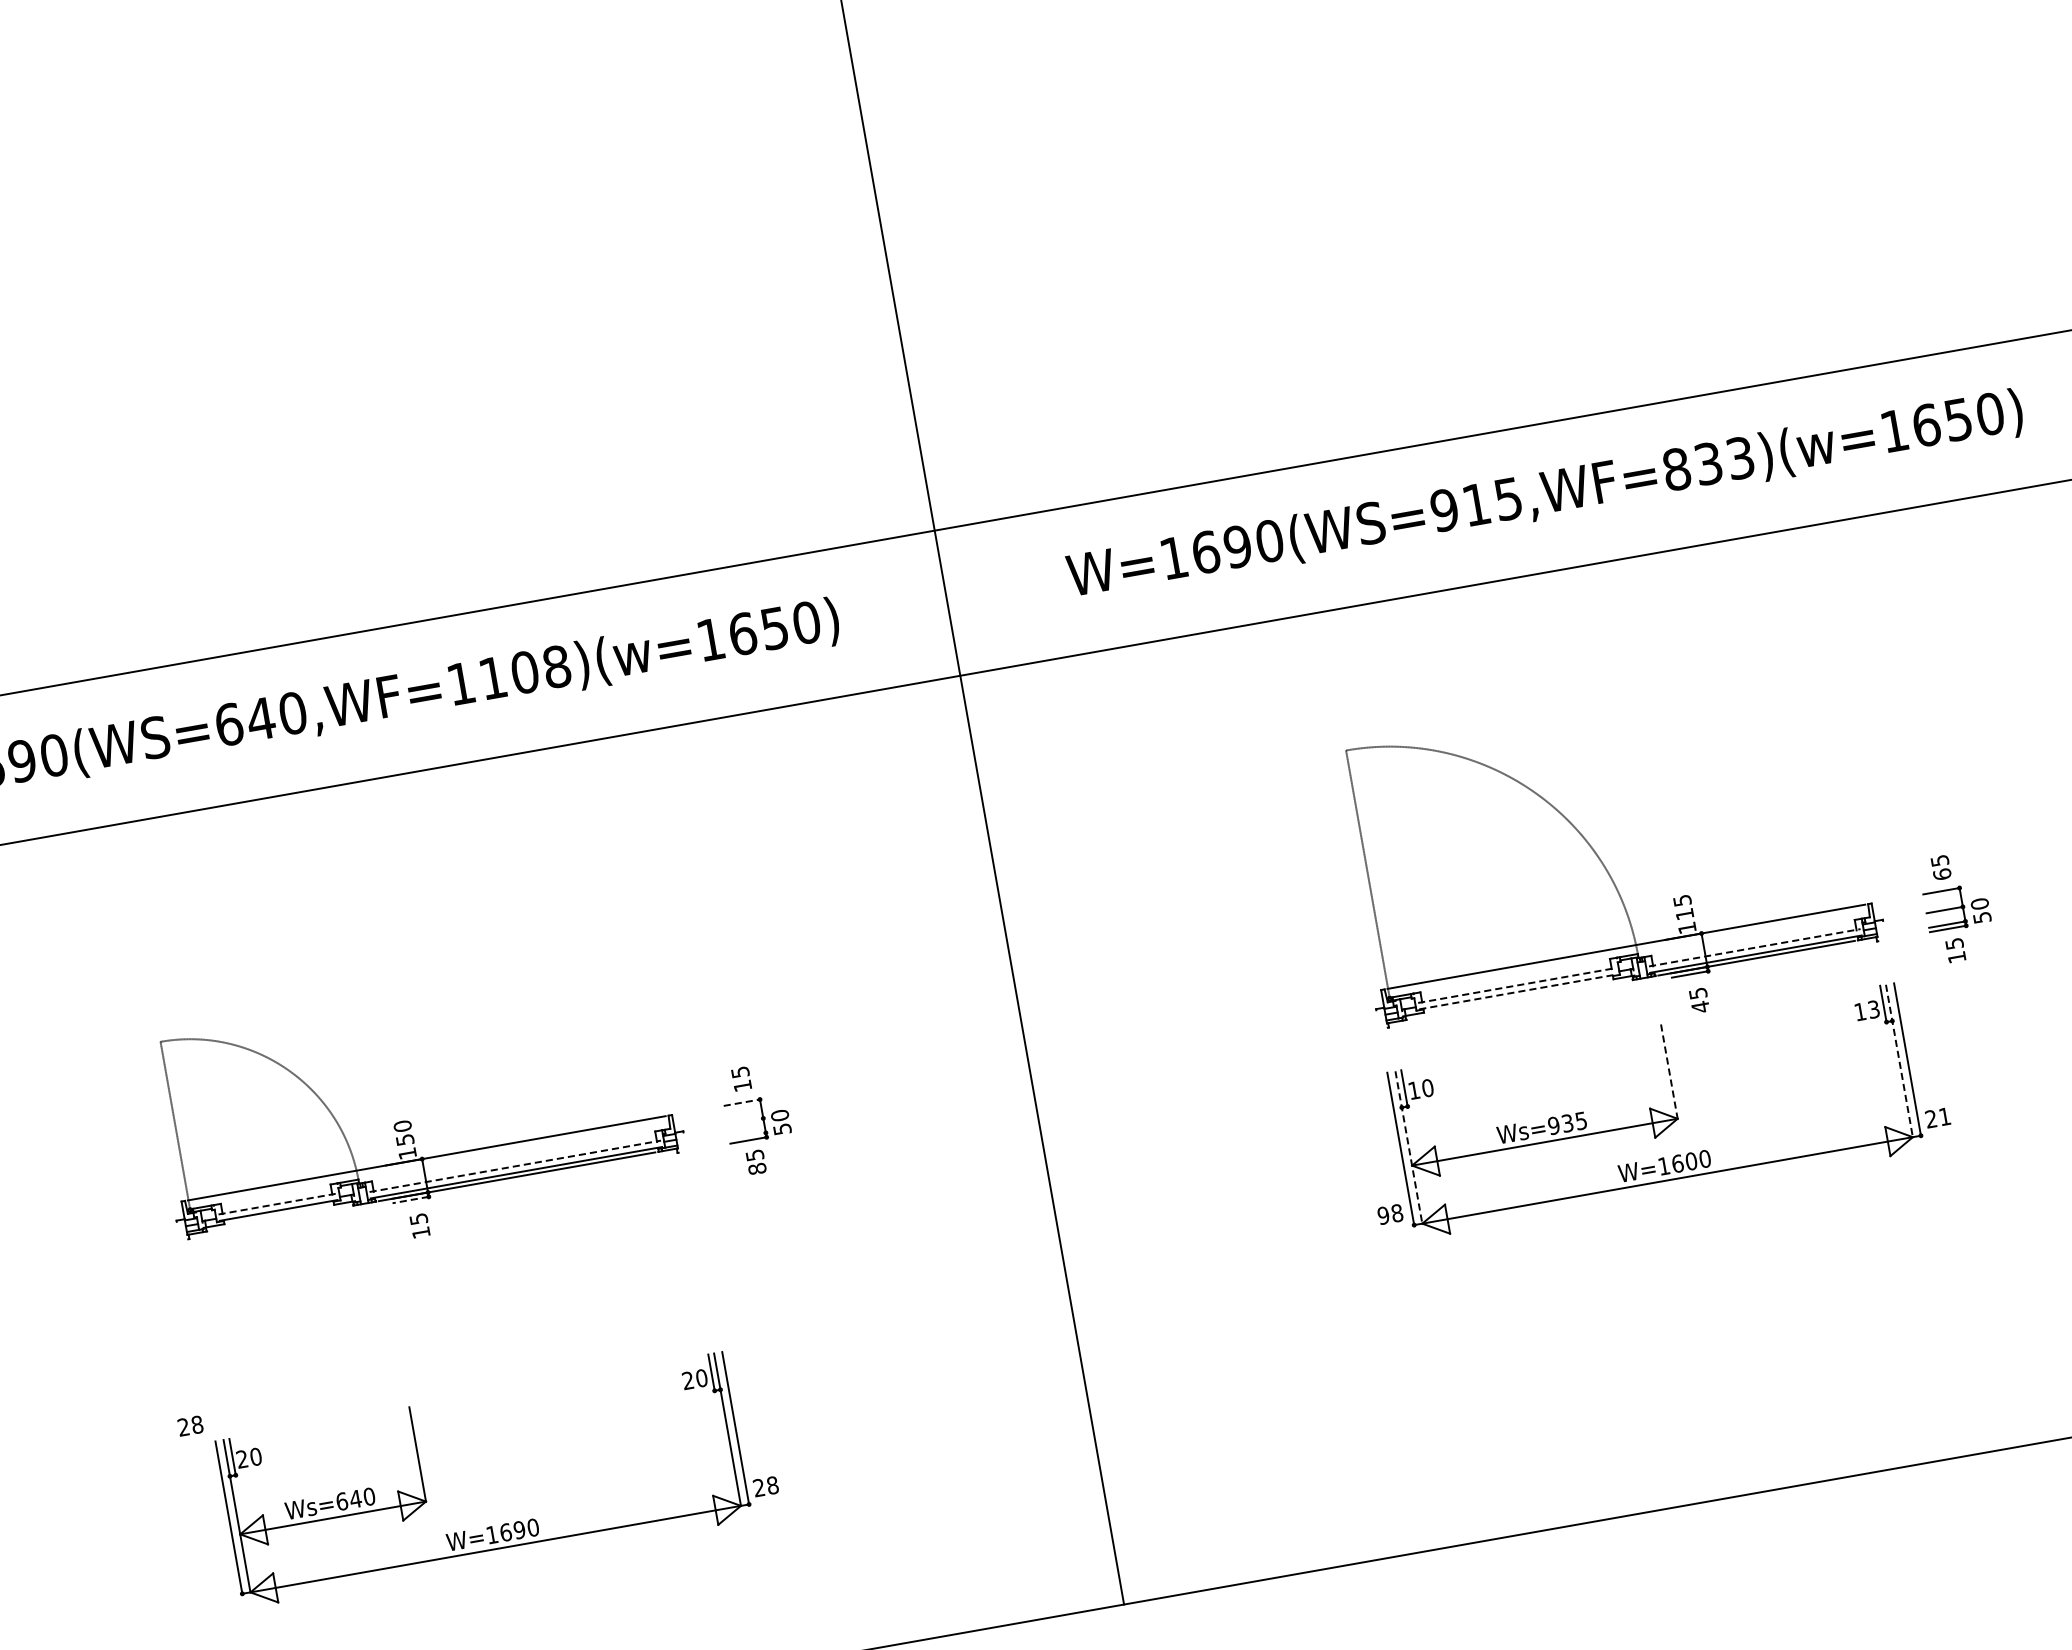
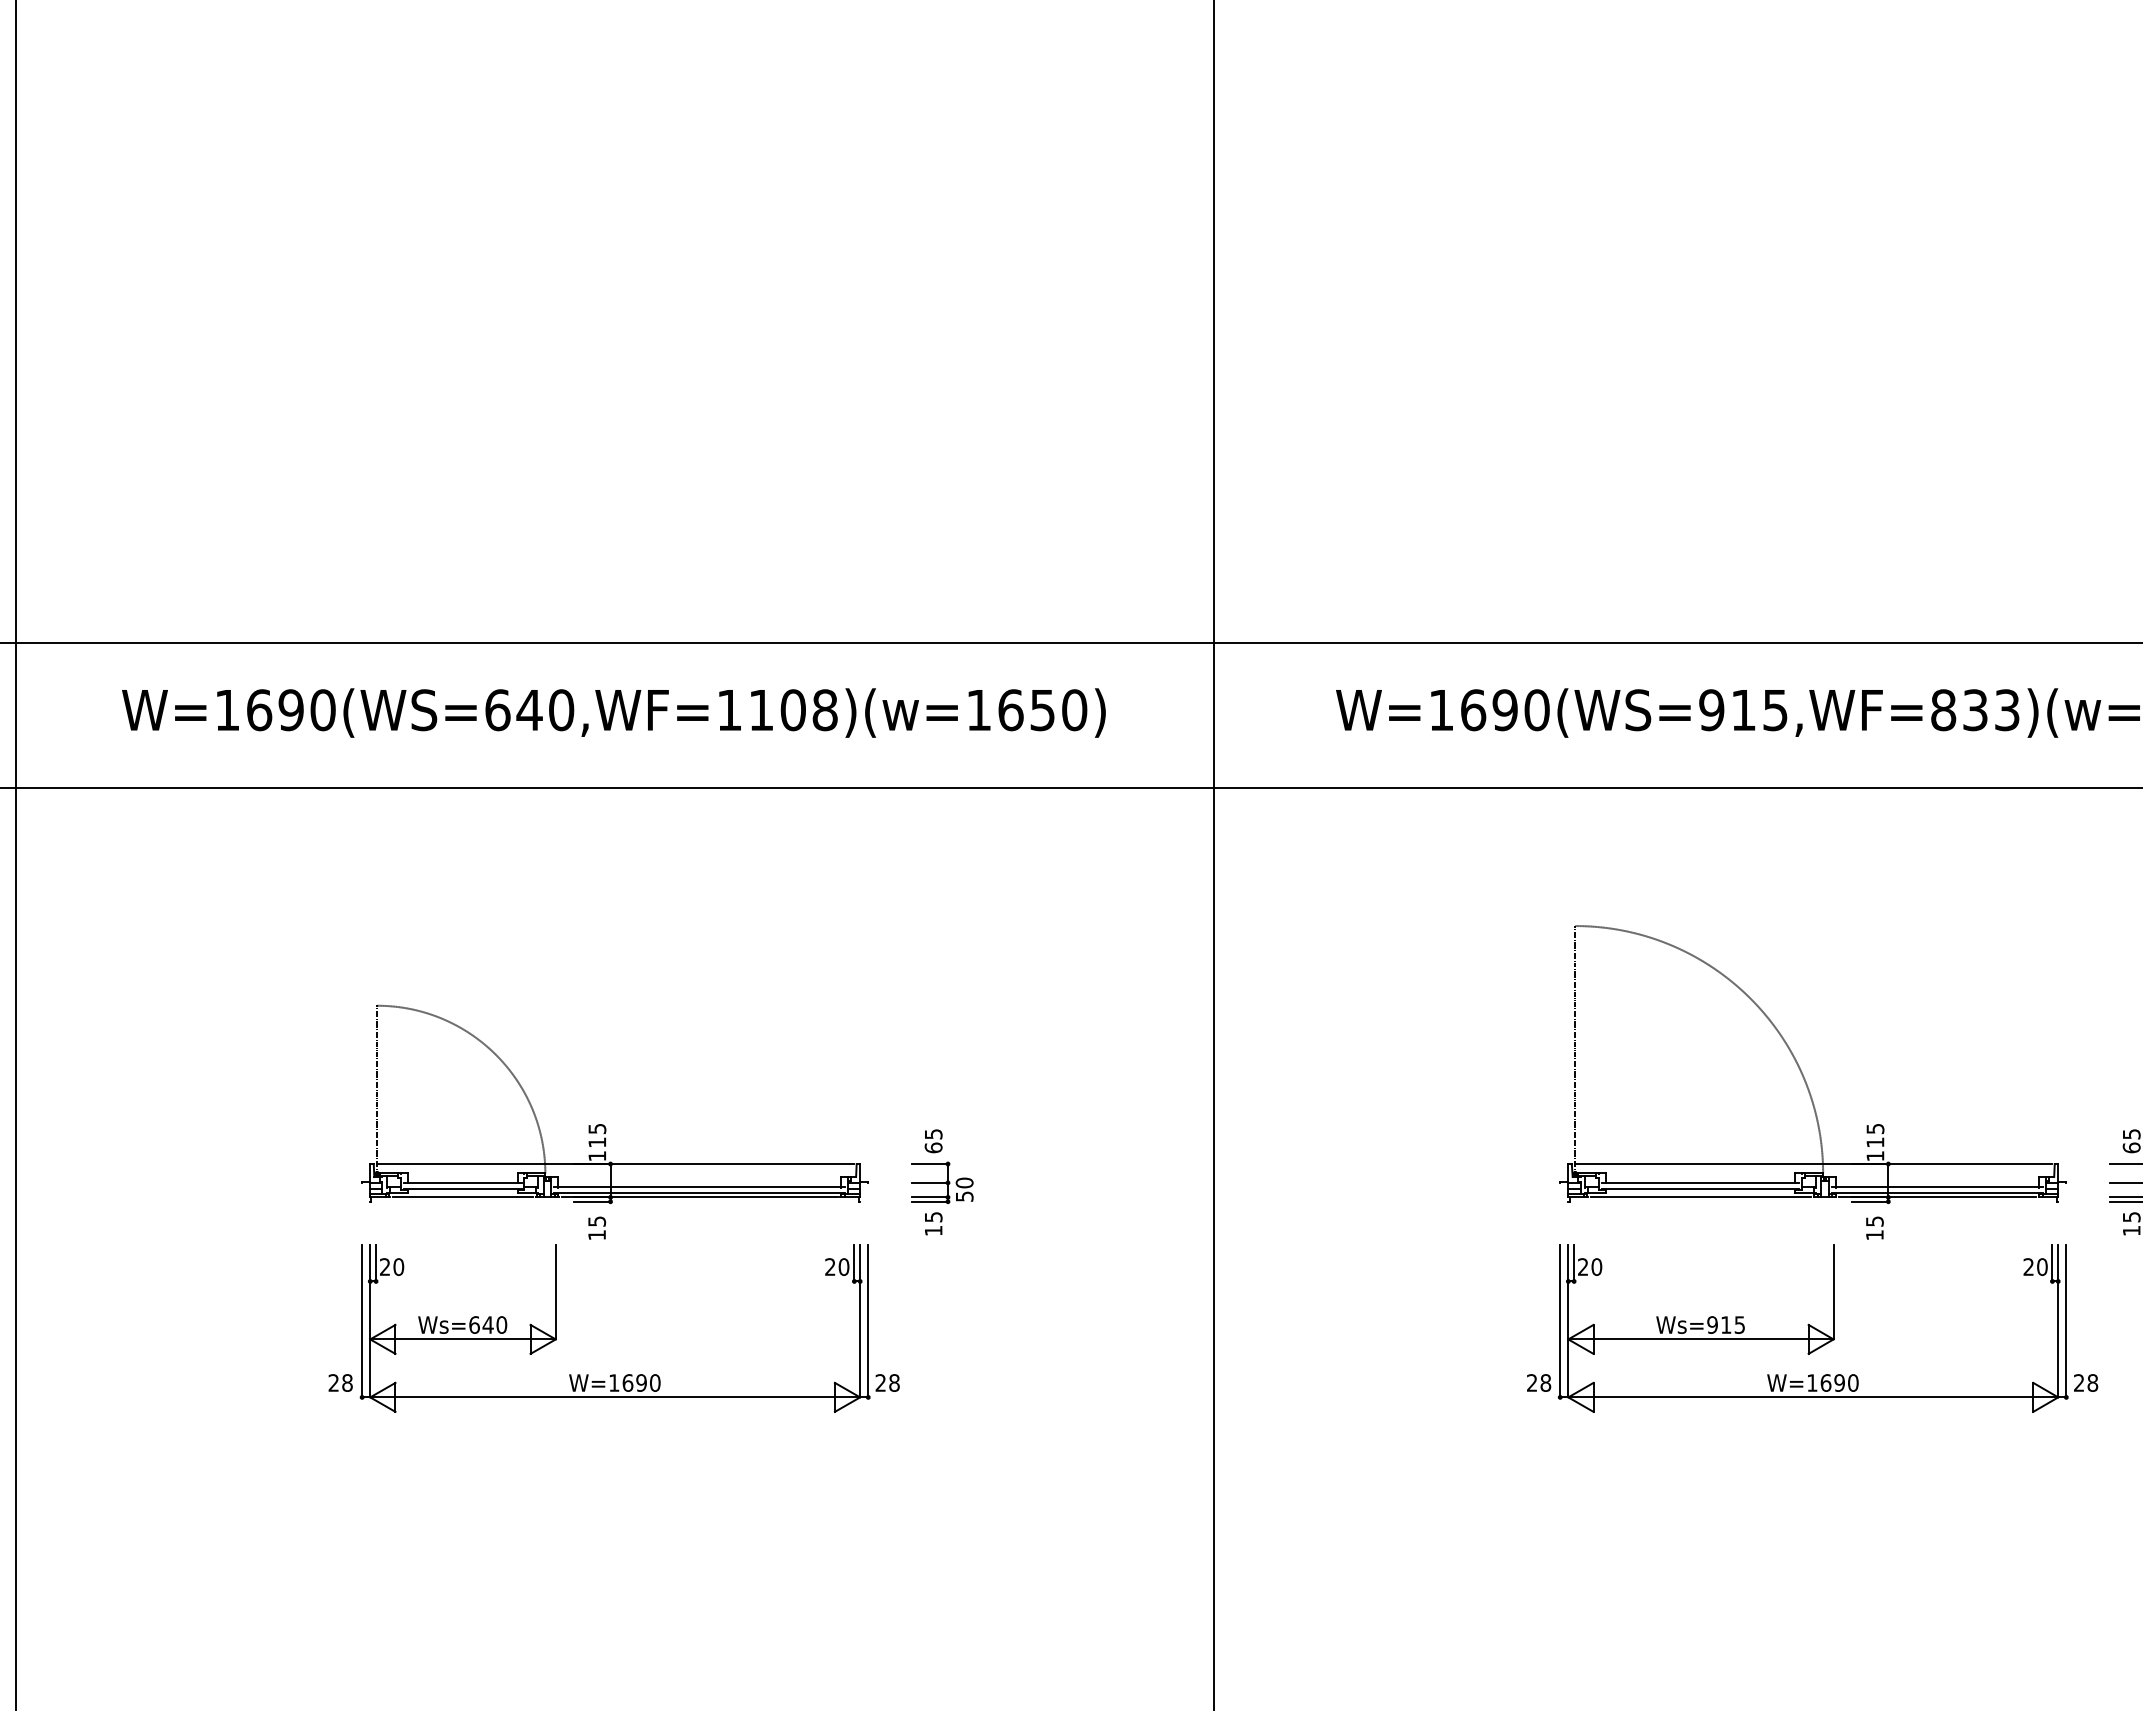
line: (1754, 947) -> (1937, 1186), dashed -> solid
line: (1516, 985) -> (1700, 1182), dashed -> solid
line: (1517, 992) -> (1700, 1189), dashed -> solid
line: (1519, 1000) -> (1700, 1197), added
text: (1700, 1006) -> (1874, 1234), 45 -> 15
text: (1866, 1010) -> (2035, 1266), 13 -> 20
line: (1899, 1061) -> (2058, 1321), dashed -> solid
line: (1669, 1071) -> (1833, 1292), dashed -> solid
text: (742, 1085) -> (933, 1147), 15 -> 65
text: (1414, 1089) -> (1583, 1266), 10 -> 20
line: (742, 1103) -> (930, 1164), dashed -> solid
text: (1944, 1116) -> (2092, 1382), 21 -> 28
line: (744, 1121) -> (929, 1182), added
text: (1567, 1122) -> (1726, 1324), Ws=935 -> Ws=915
text: (404, 1132) -> (597, 1135), 150 -> 115
line: (747, 1136) -> (929, 1197), added
line: (1409, 1147) -> (1568, 1321), dashed -> solid
text: (1691, 1160) -> (1839, 1382), W=1600 -> W=1690
line: (515, 1165) -> (699, 1186), dashed -> solid
text: (757, 1168) -> (933, 1230), 85 -> 15
line: (409, 1199) -> (591, 1201), dashed -> solid
line: (277, 1203) -> (462, 1182), dashed -> solid
text: (1382, 1215) -> (1531, 1382), 98 -> 28
line: (279, 1218) -> (462, 1197), added
part: (505, 1523) -> (629, 1374), moved

